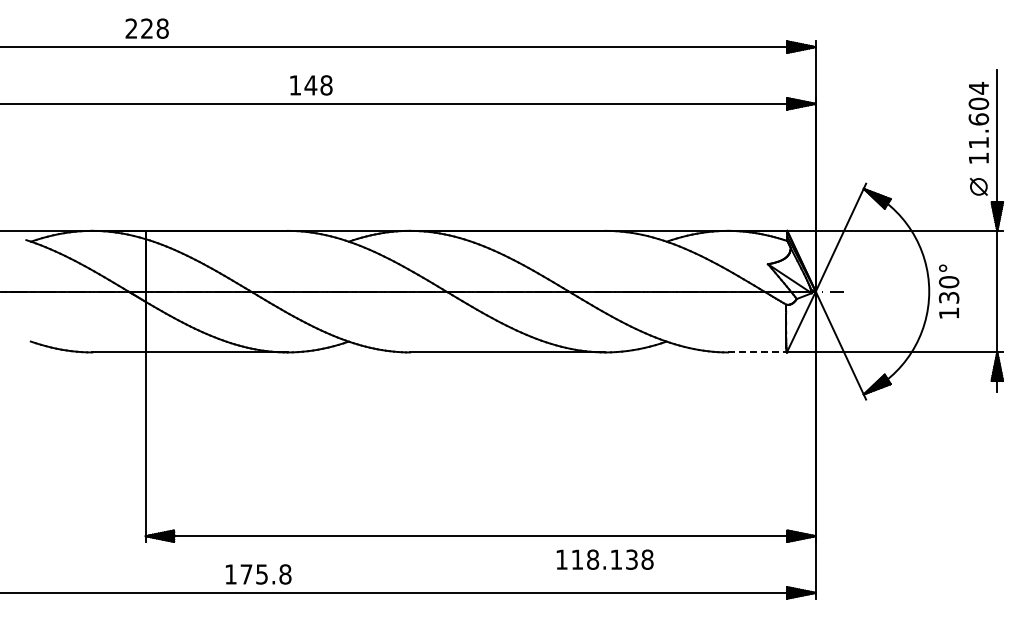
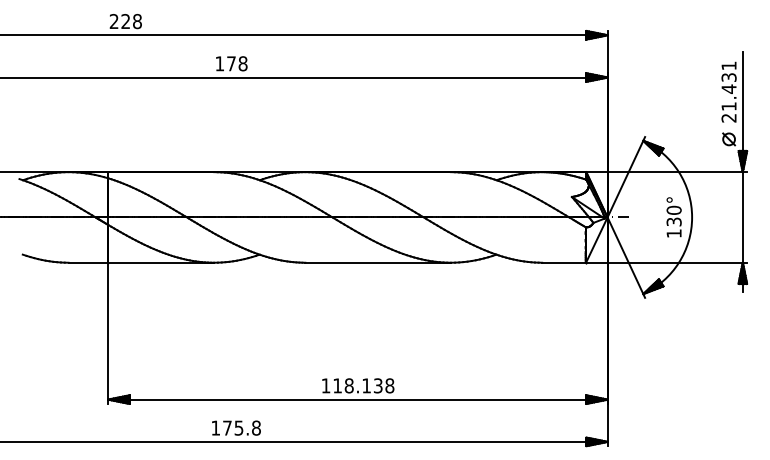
text: (146, 28) -> (125, 21), moved
text: (310, 85) -> (231, 63), 148 -> 178
text: (978, 122) -> (728, 91), 11.604 -> 21.431
text: (948, 291) -> (673, 217), moved
line: (757, 352) -> (564, 262), dashed -> solid
text: (604, 559) -> (357, 385), moved
text: (258, 574) -> (236, 428), moved

